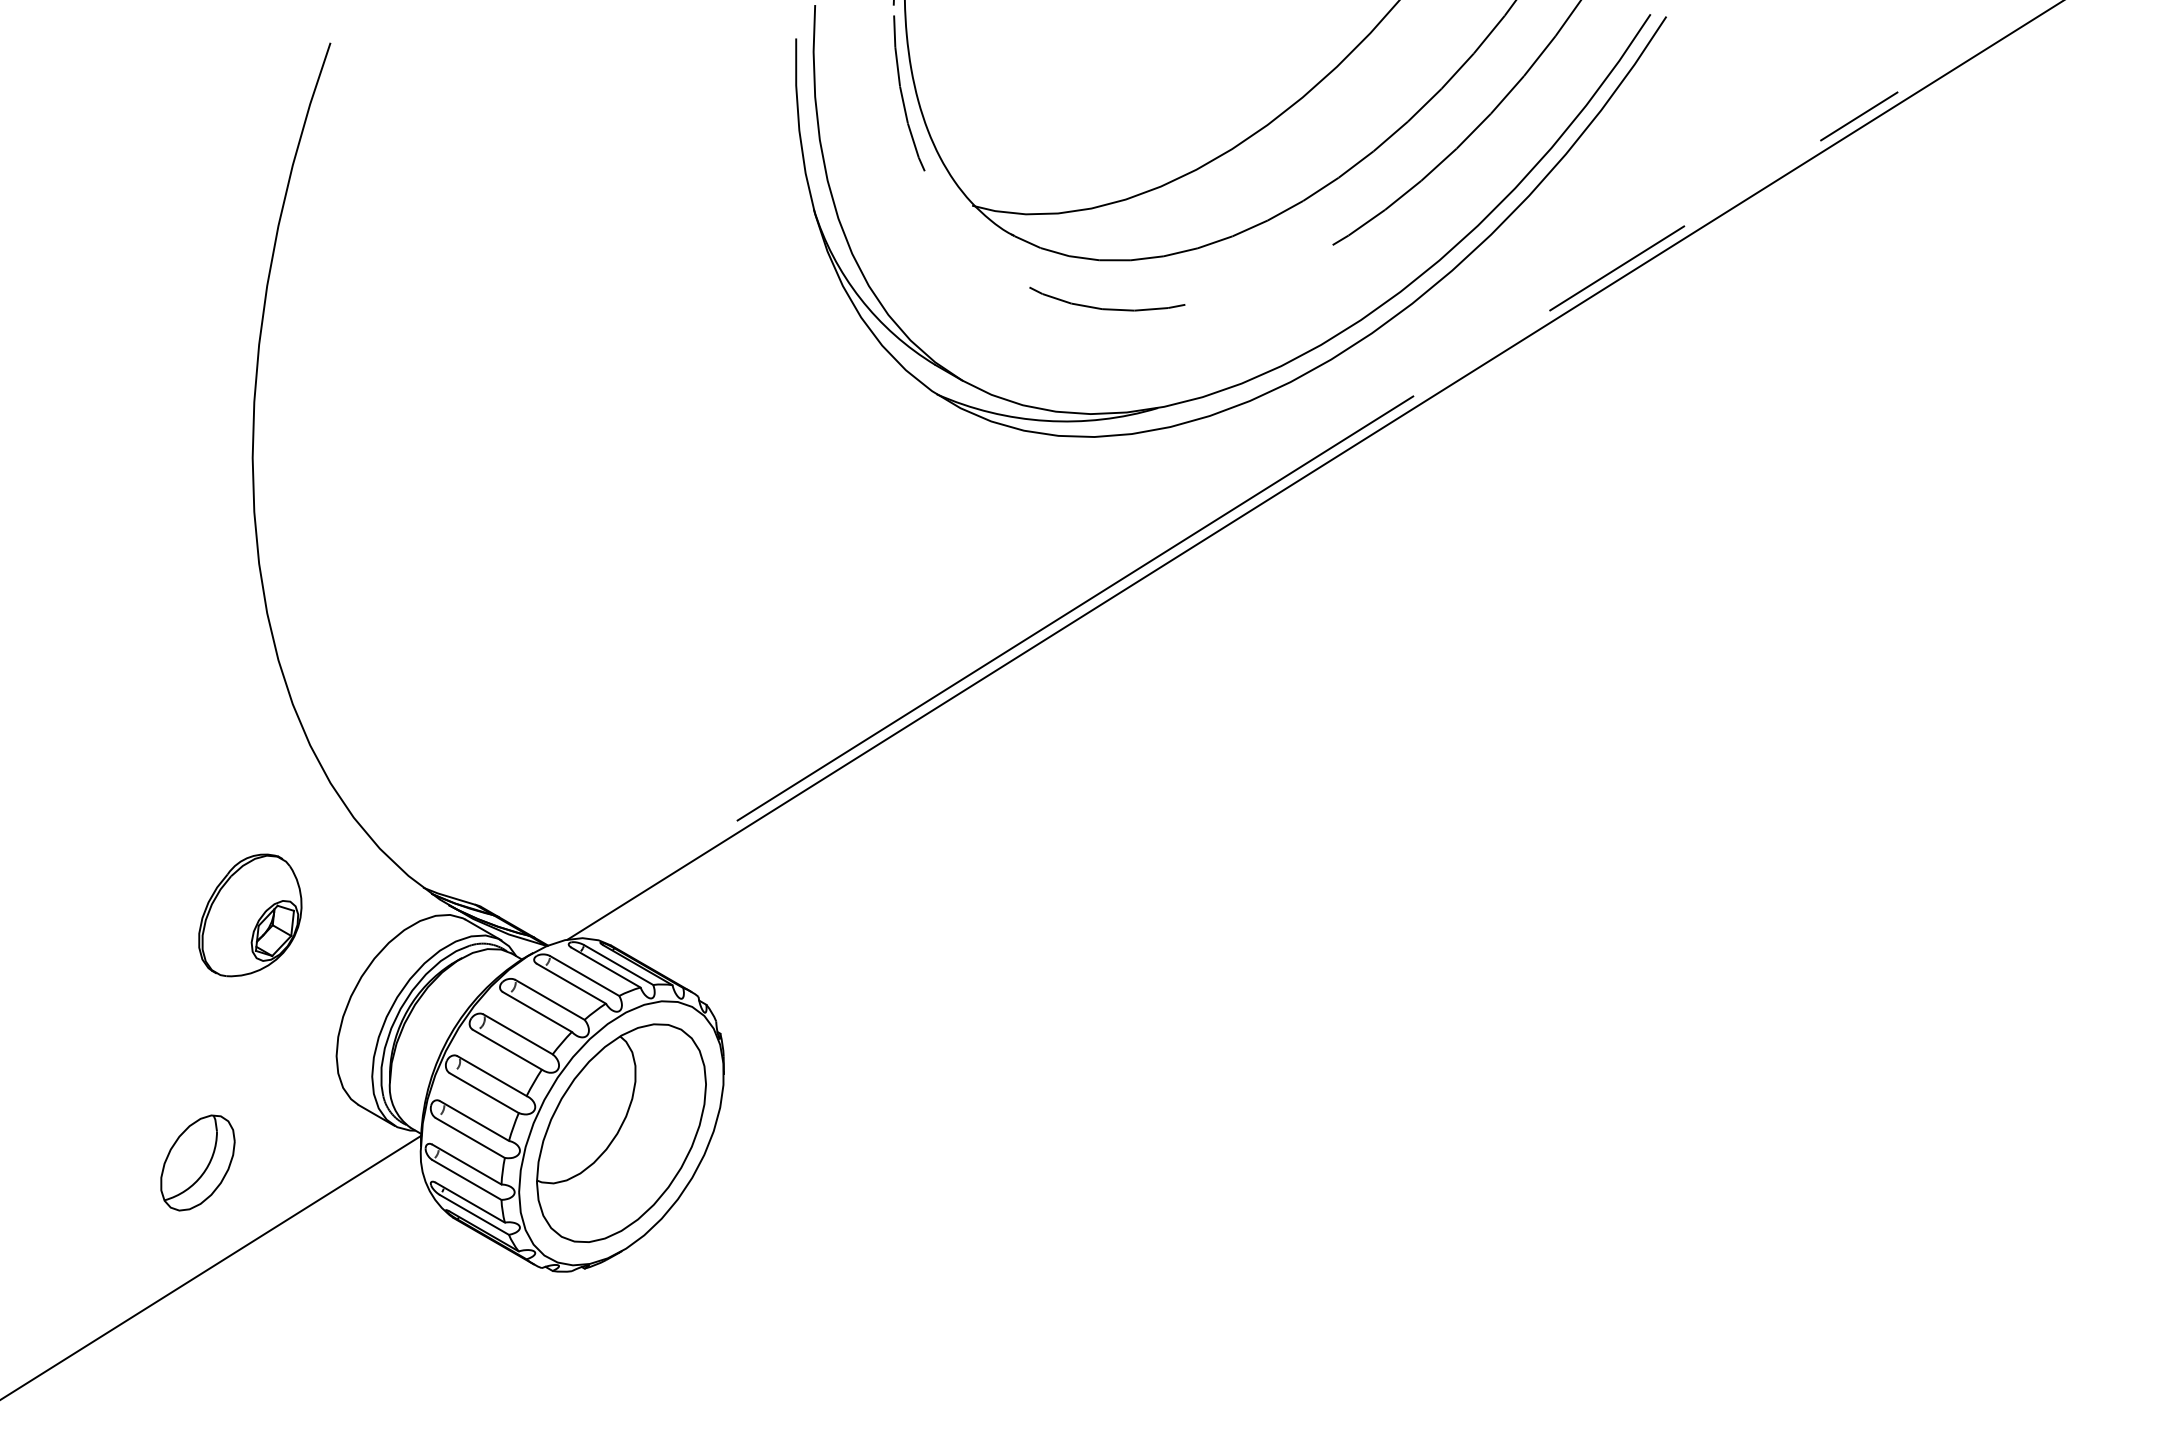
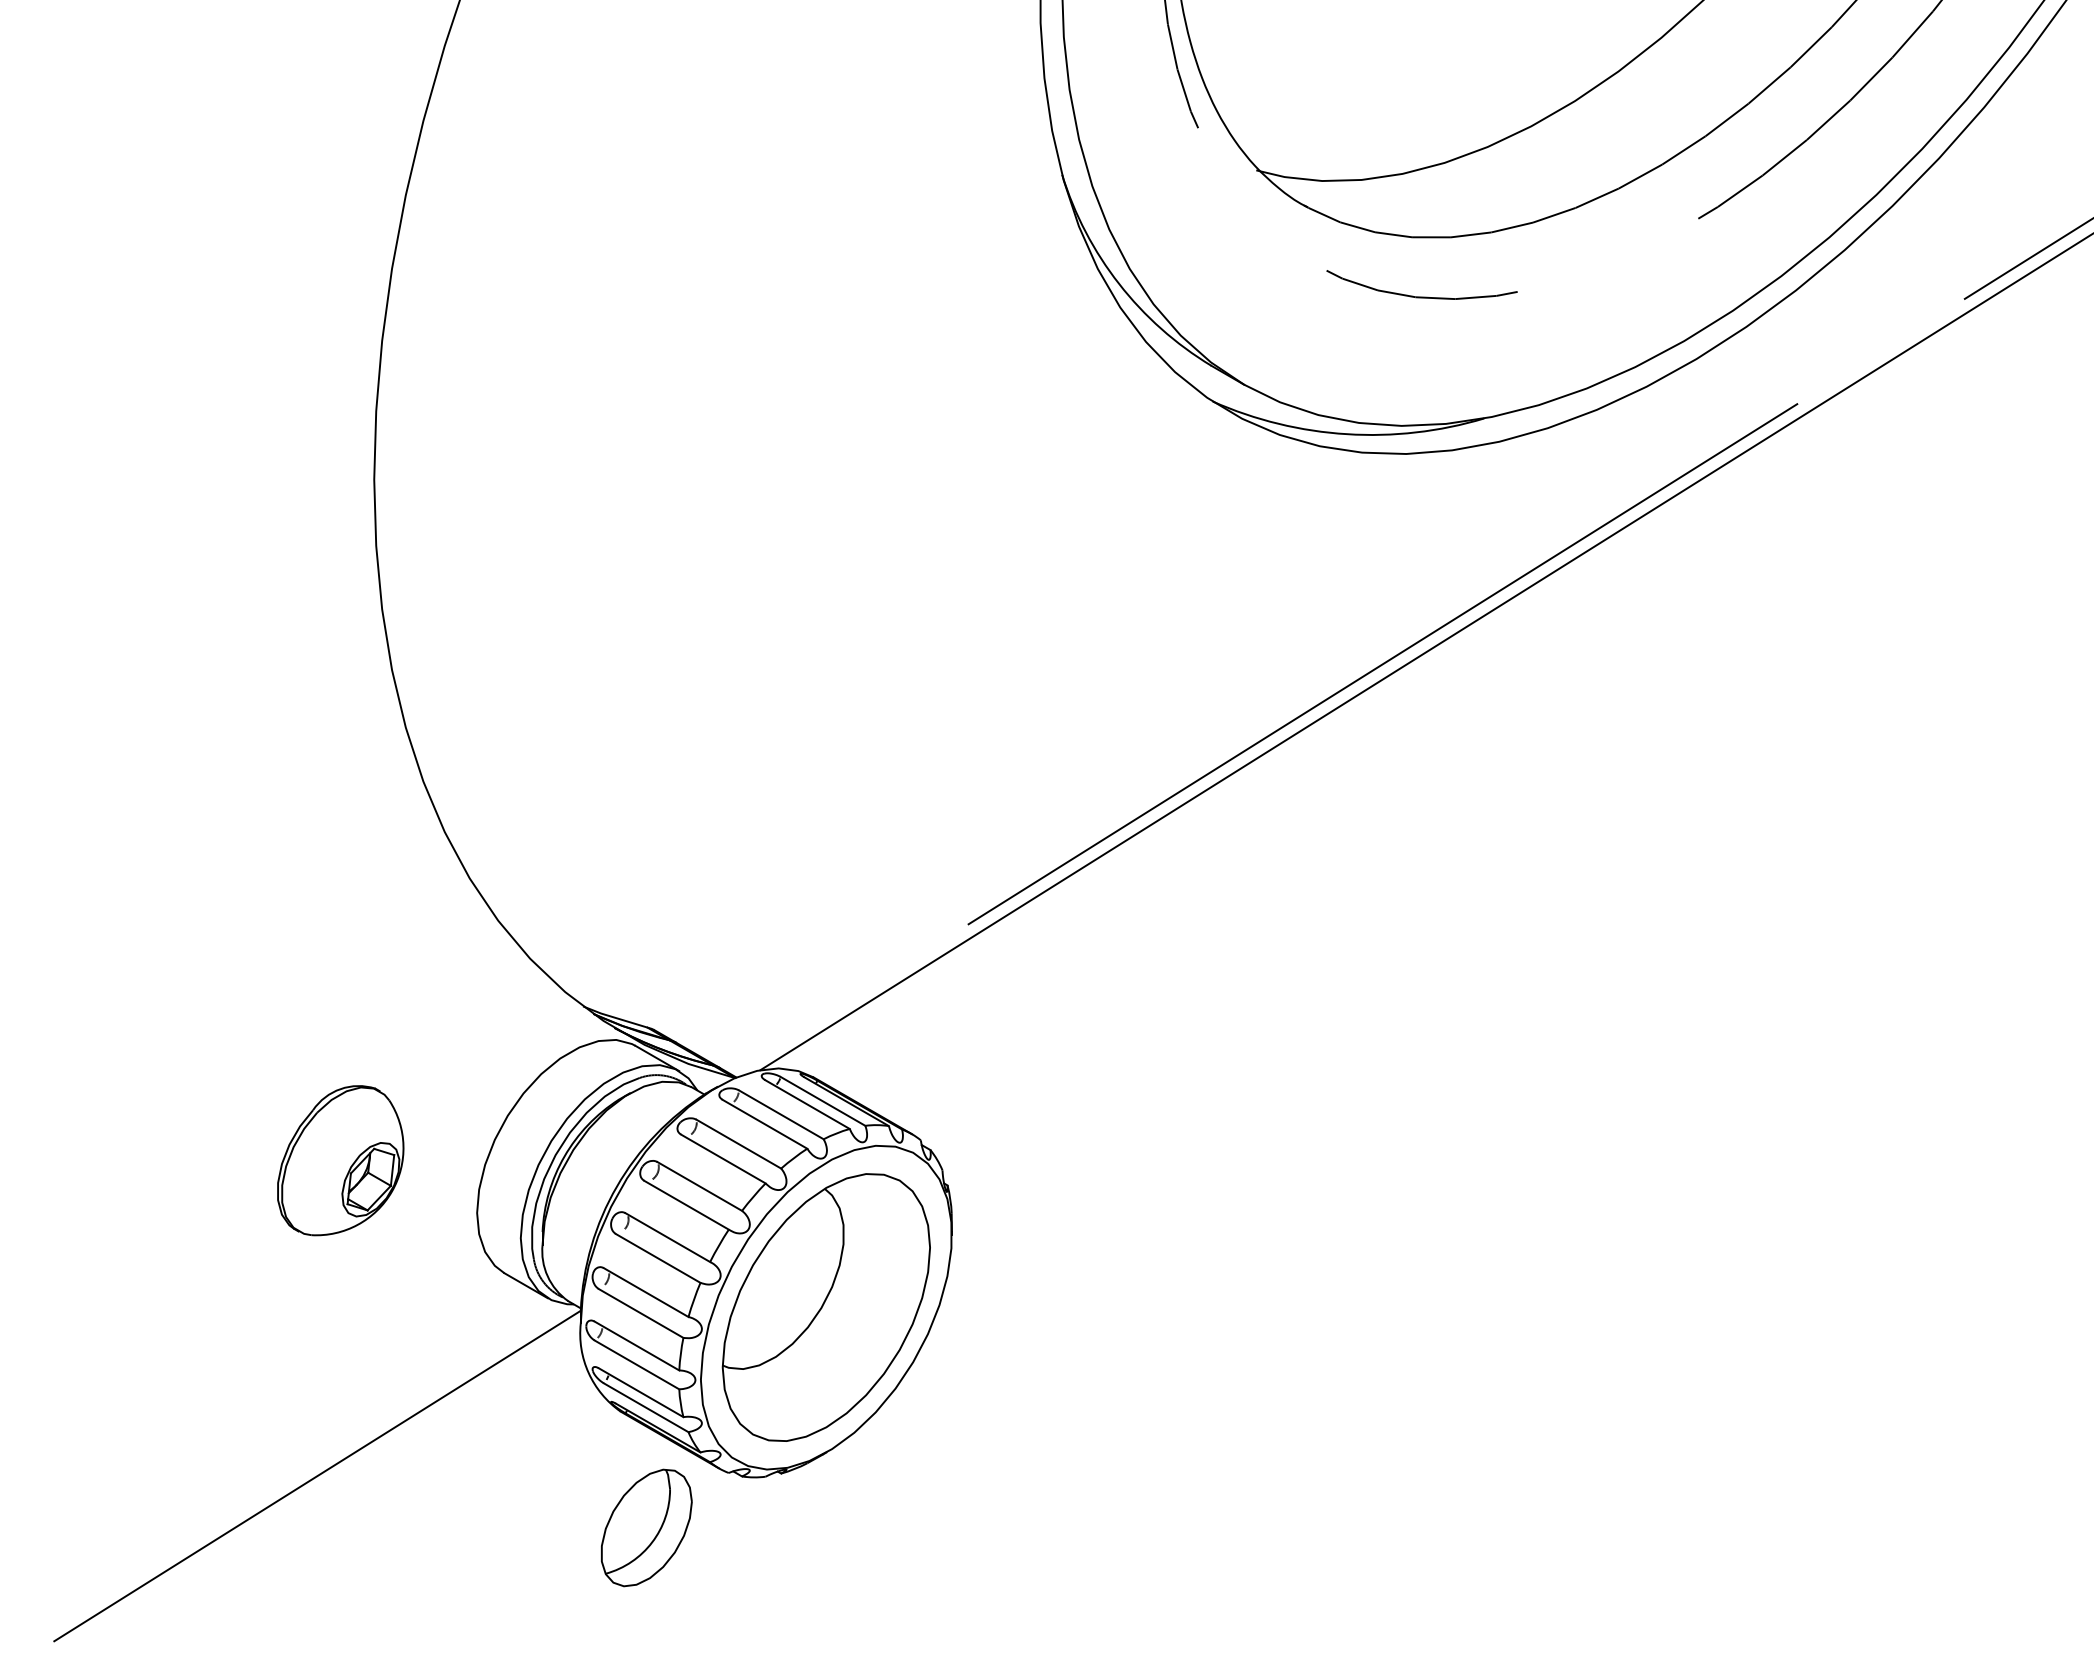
part: (250, 915) -> (340, 1160), moved
part: (197, 1162) -> (646, 1527), moved

